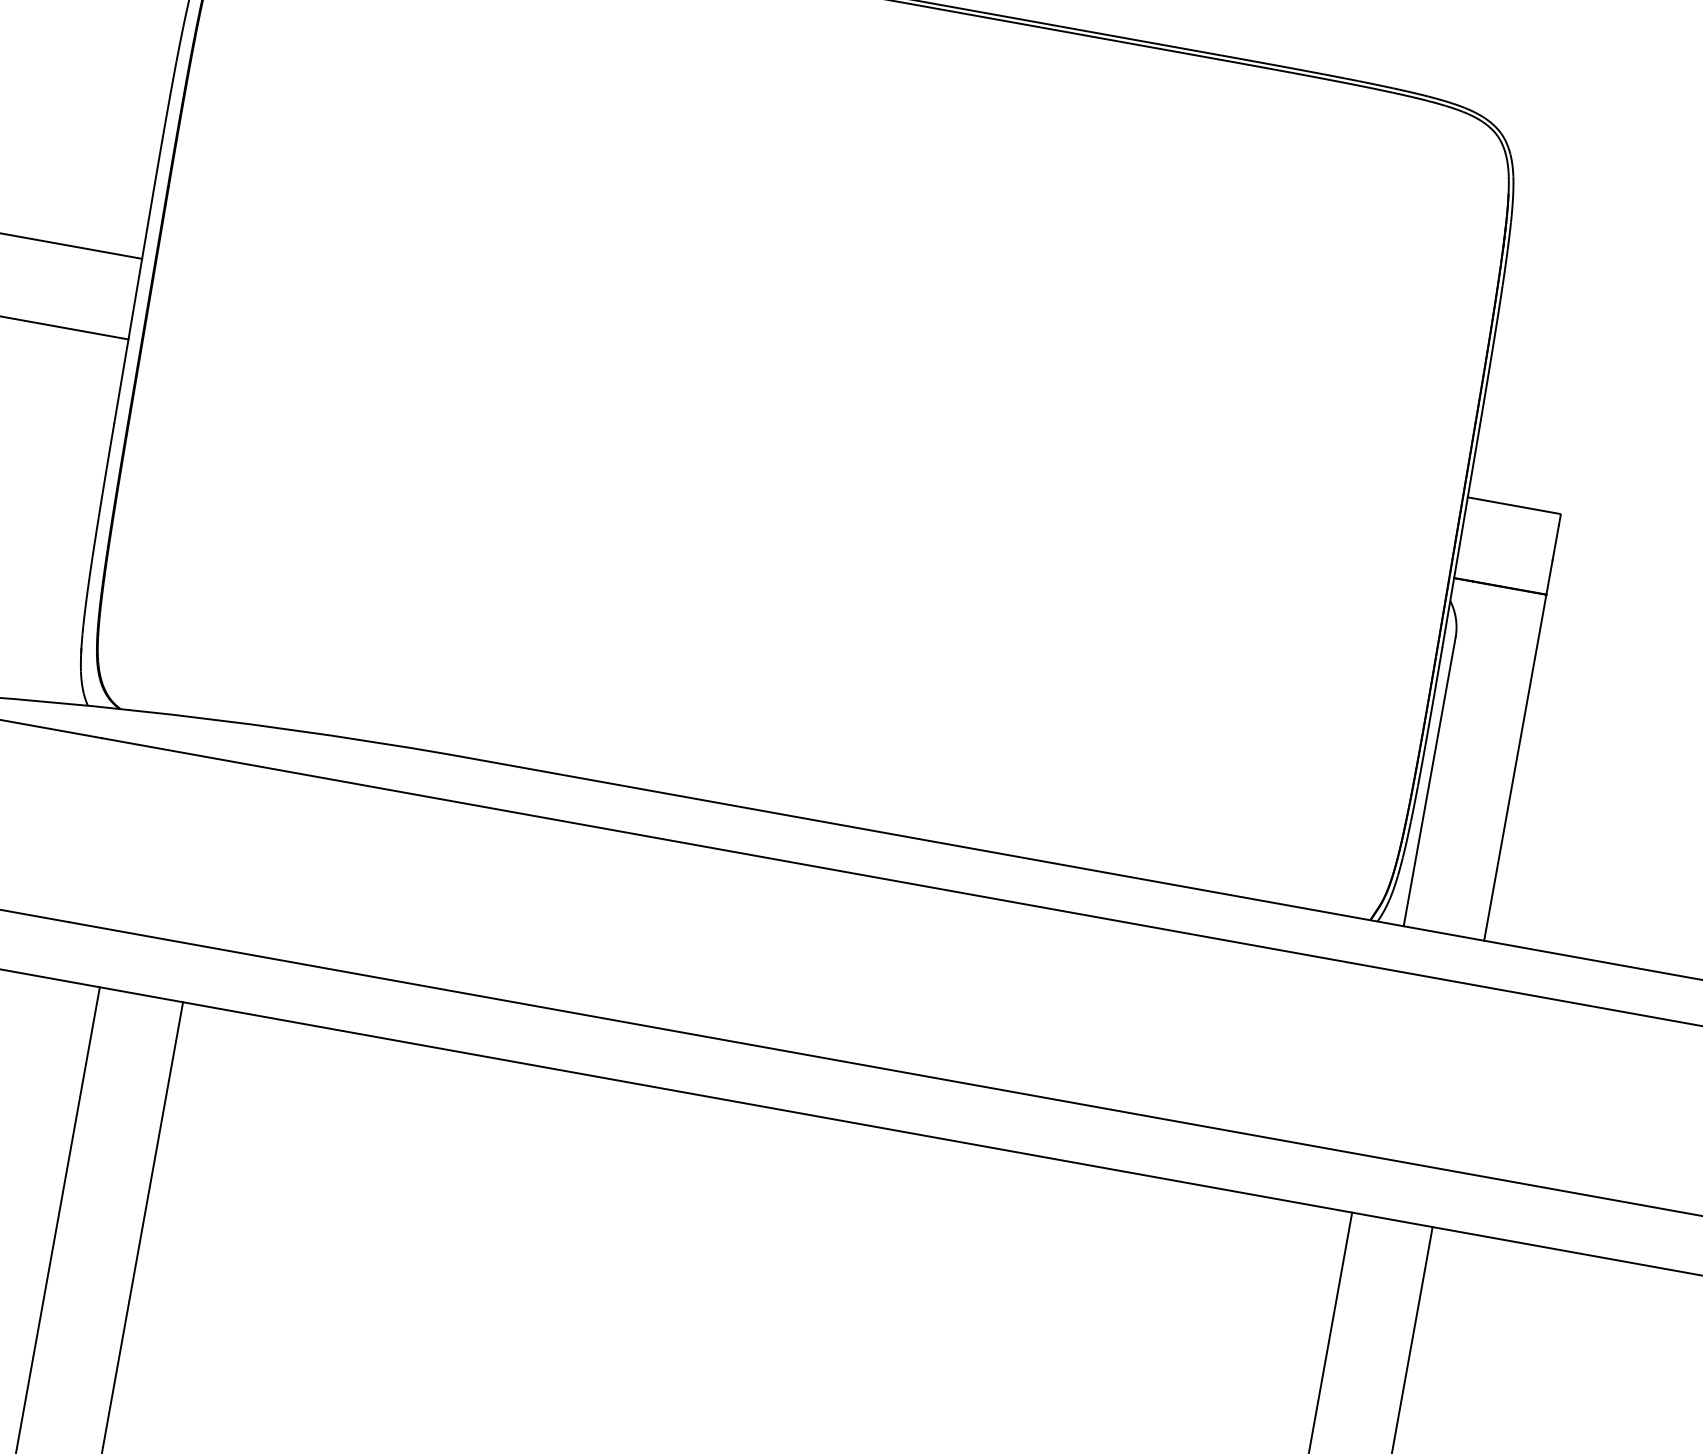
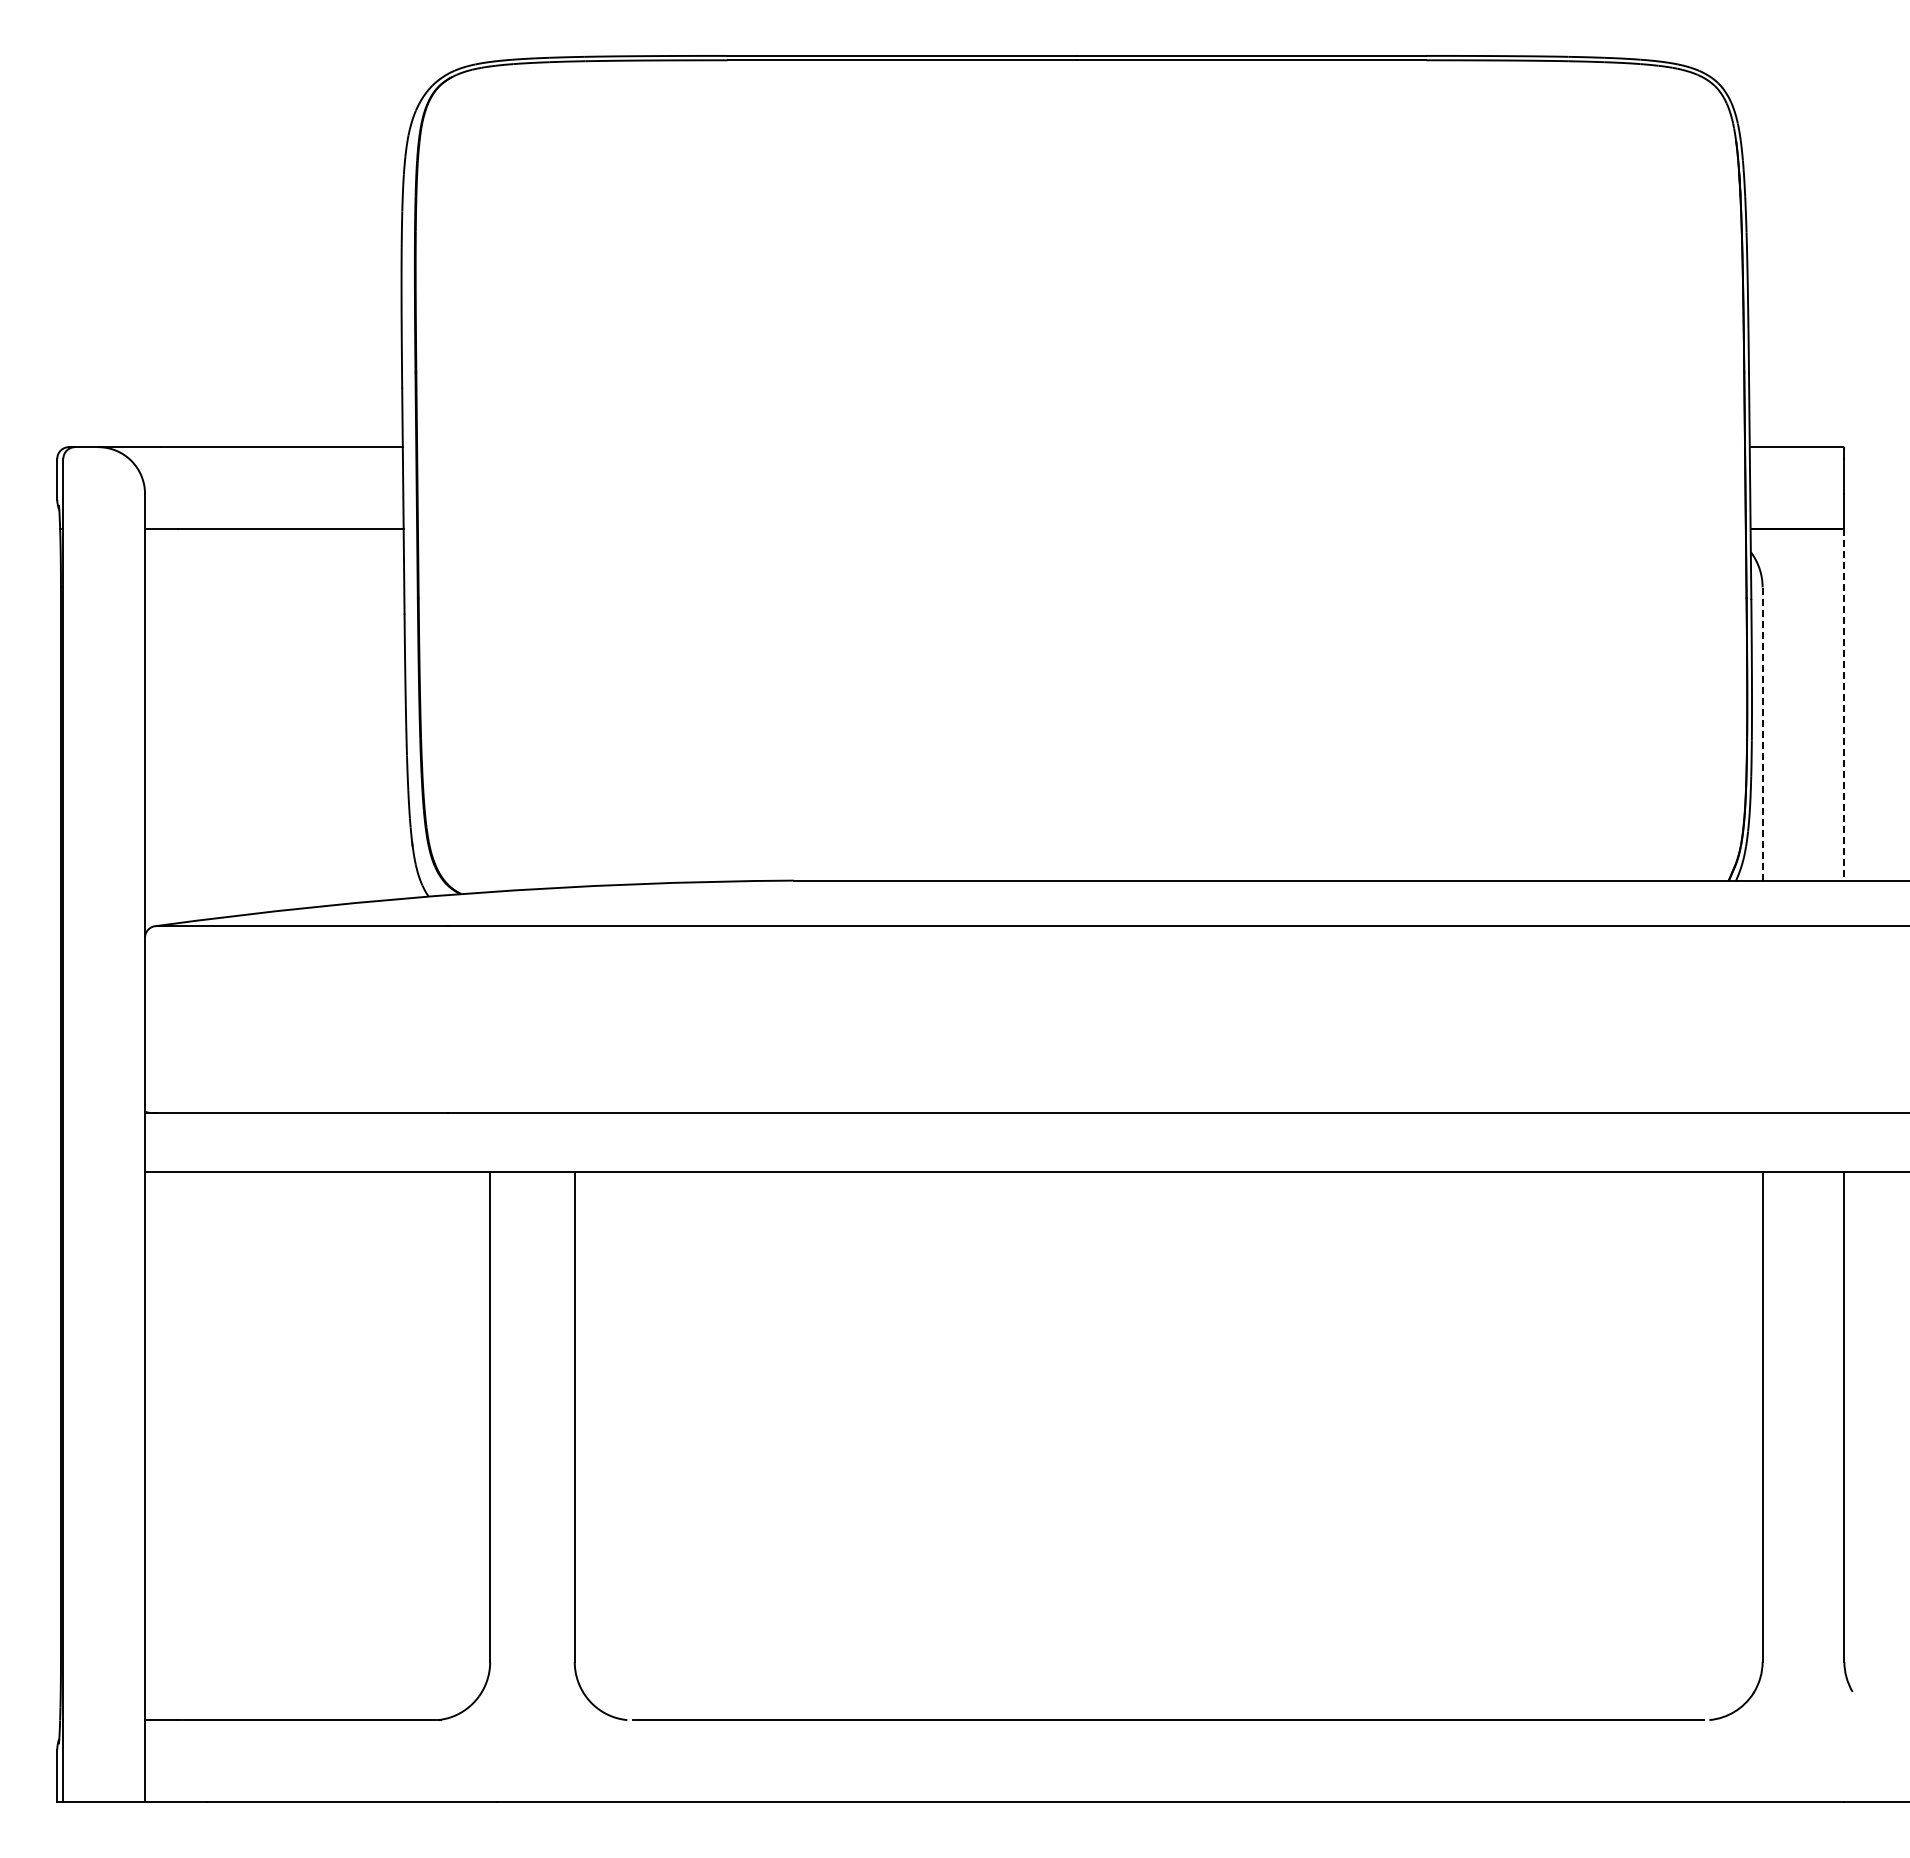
line: (1515, 767) -> (1844, 704), solid -> dashed
line: (1429, 781) -> (1762, 733), solid -> dashed

